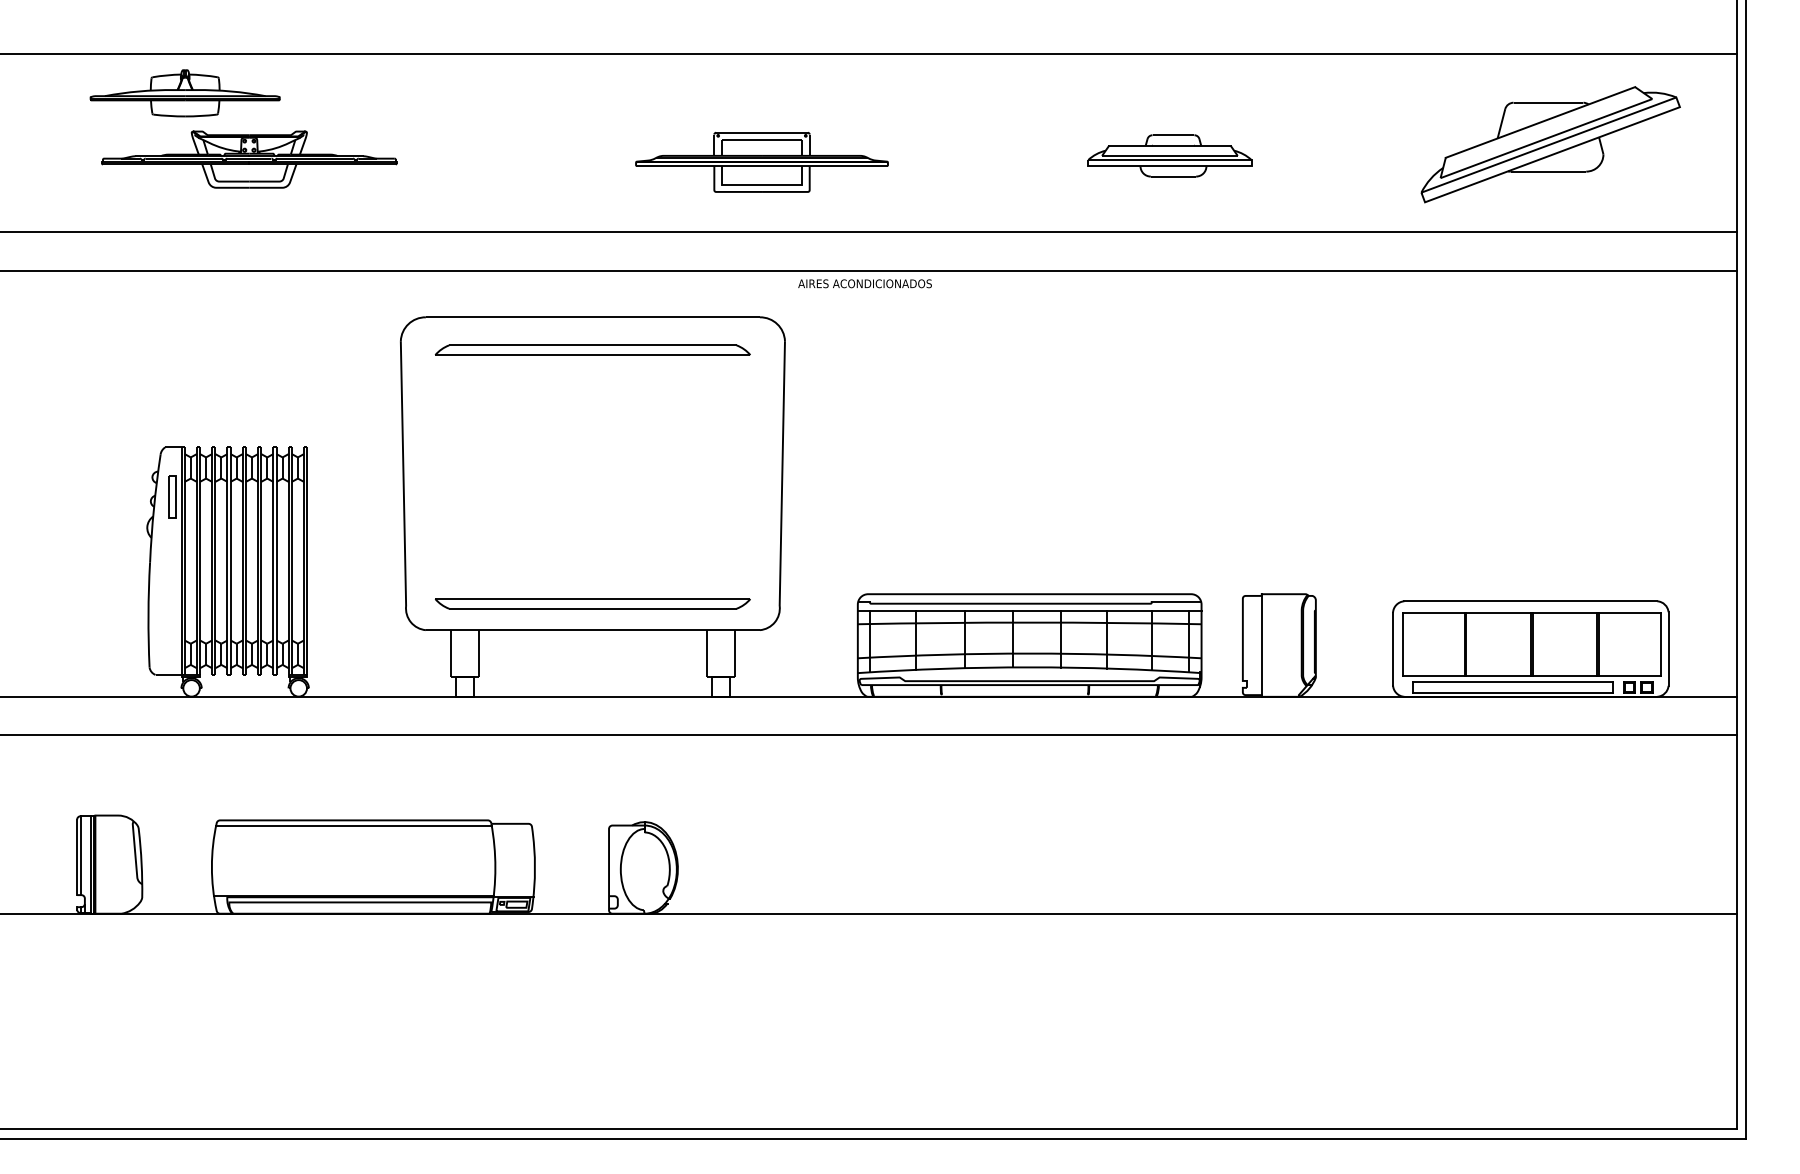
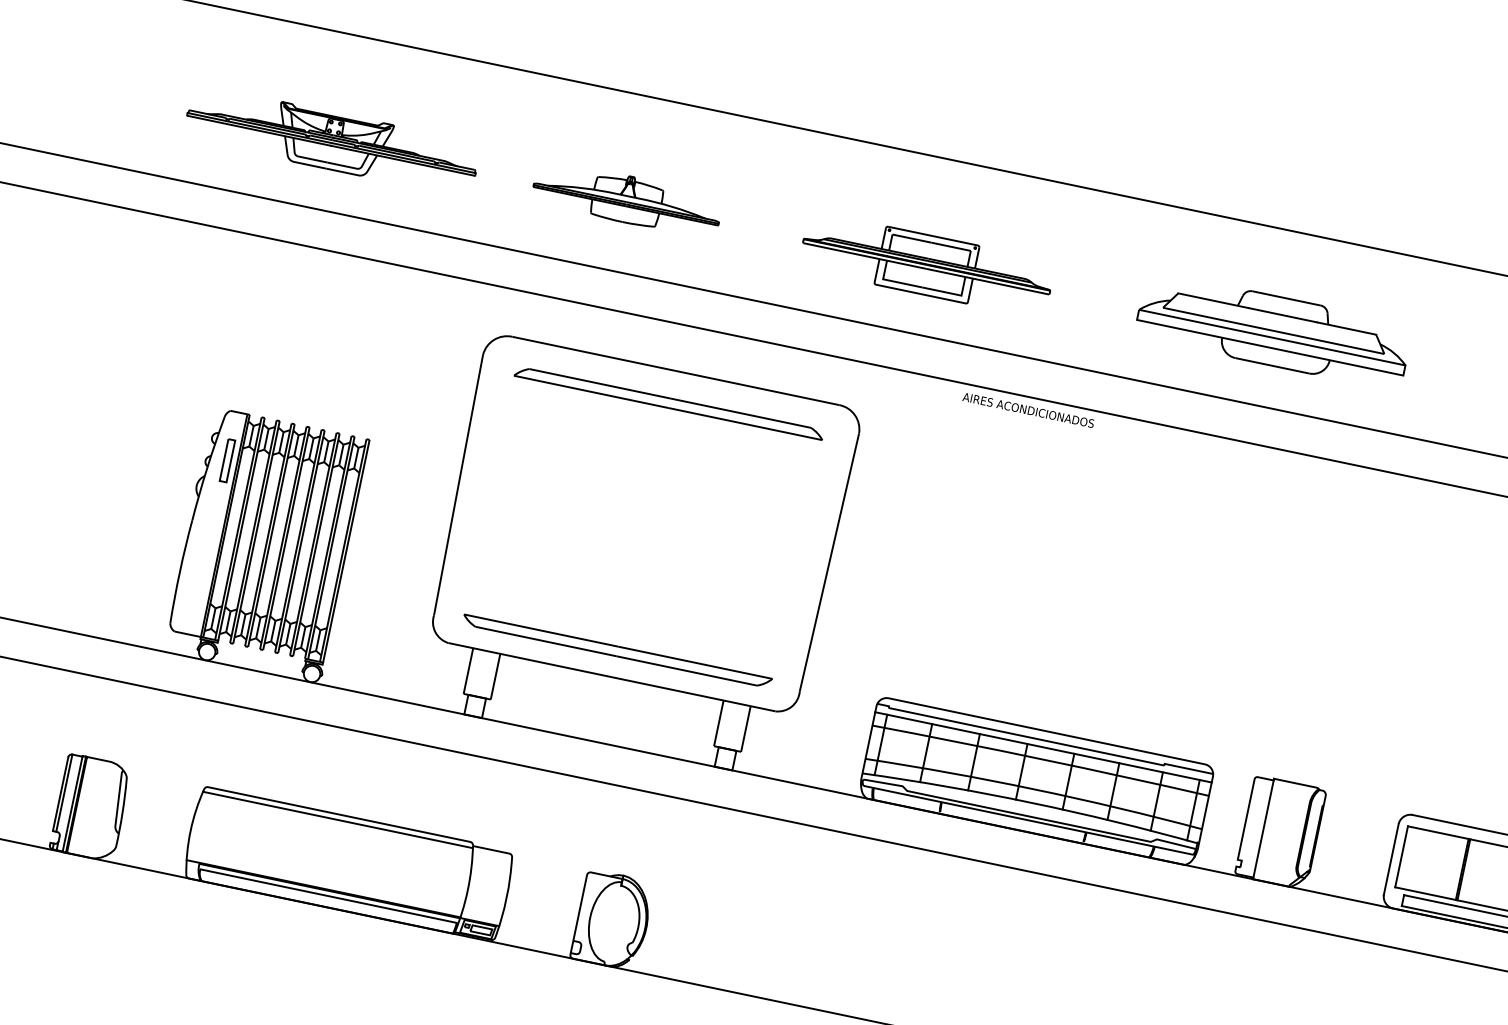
part: (184, 93) -> (626, 199), moved
part: (1169, 155) -> (1273, 330), size x1.67
part: (249, 159) -> (332, 141), moved
part: (761, 161) -> (926, 264), moved
text: (864, 283) -> (1027, 409), moved

